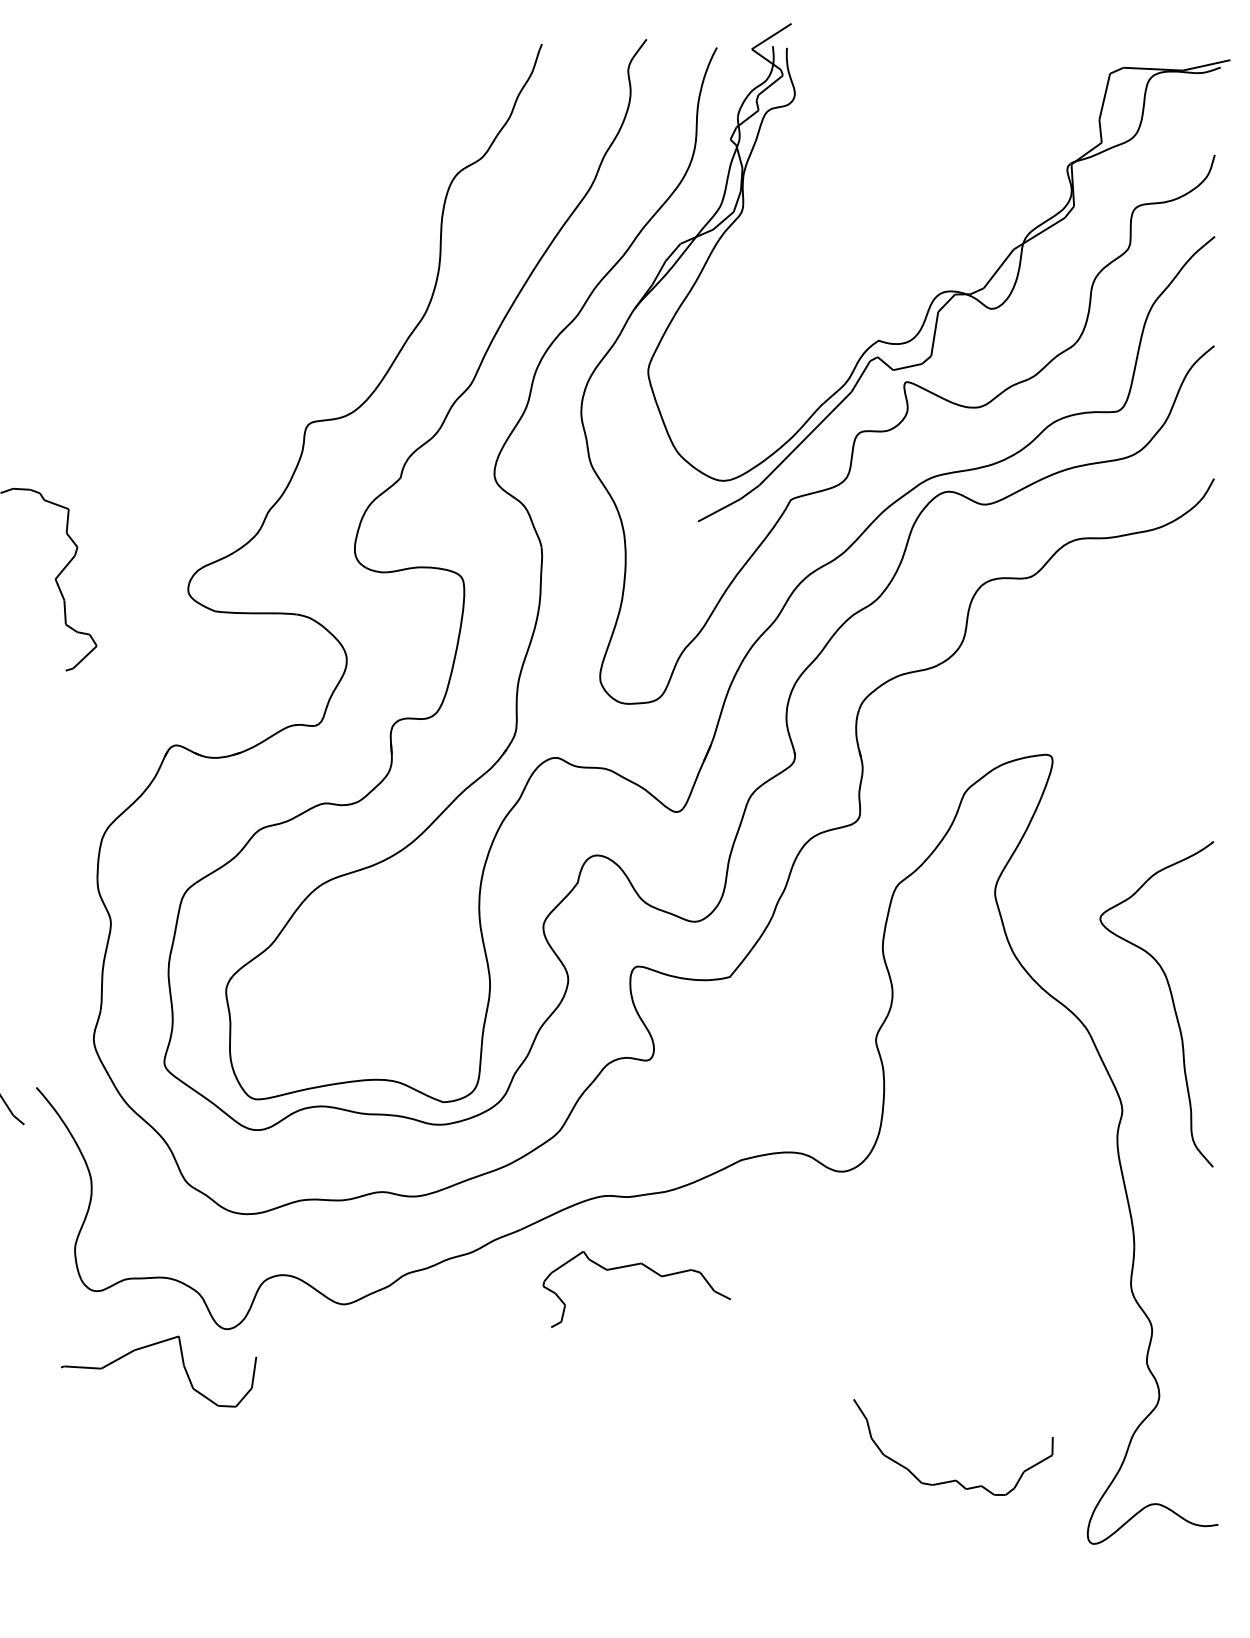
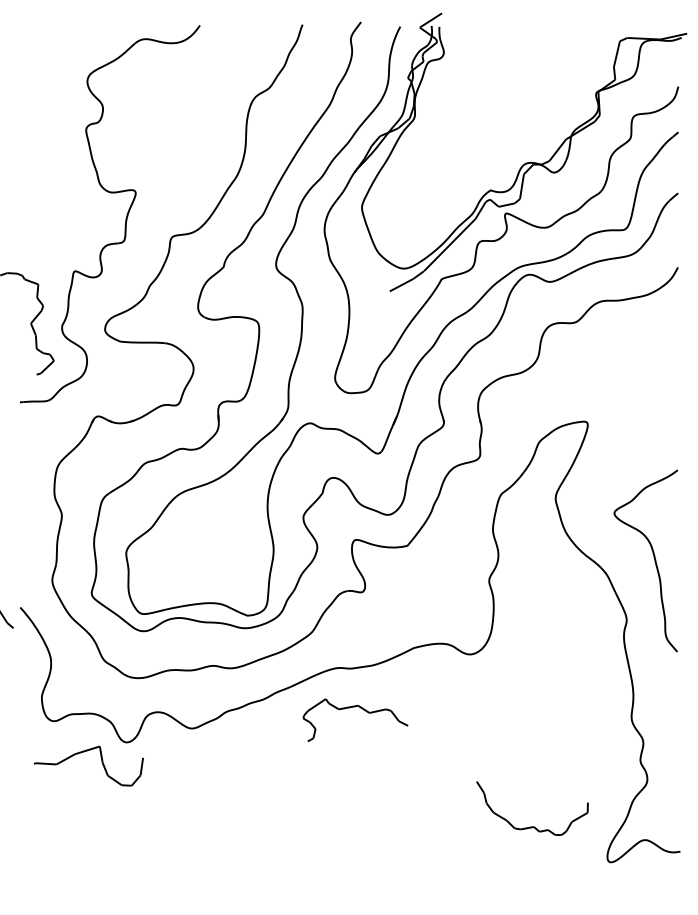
part: (224, 391) -> (125, 218), added

